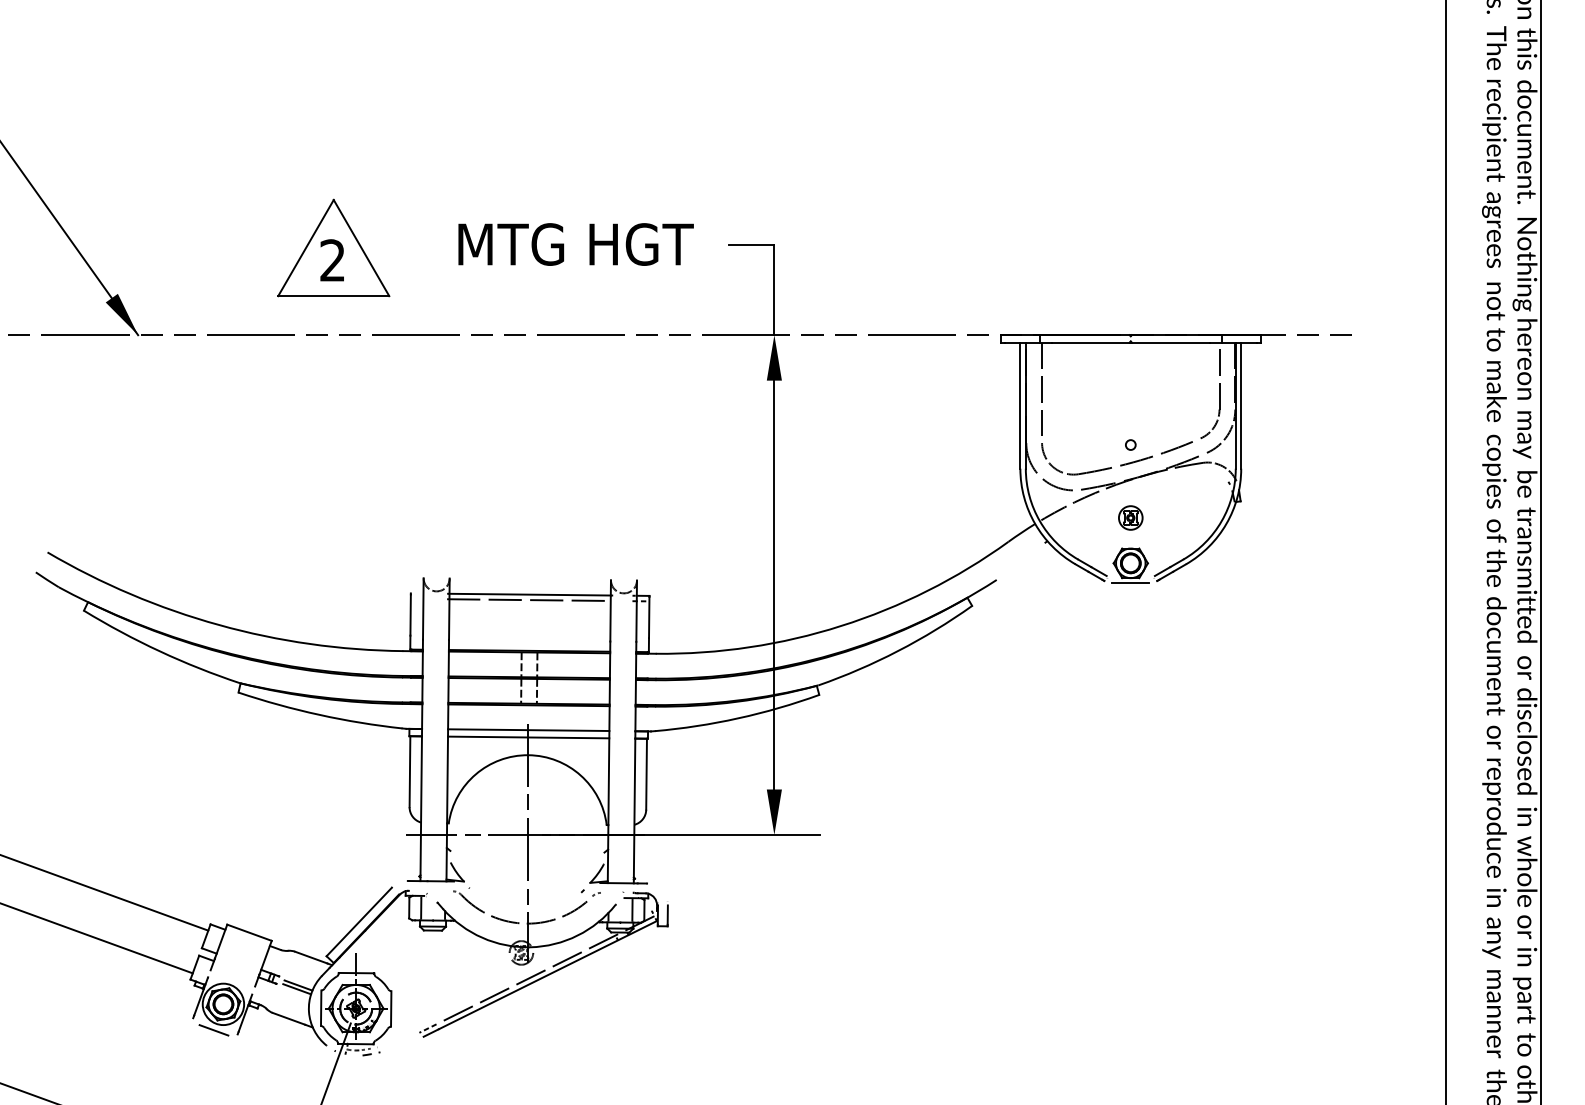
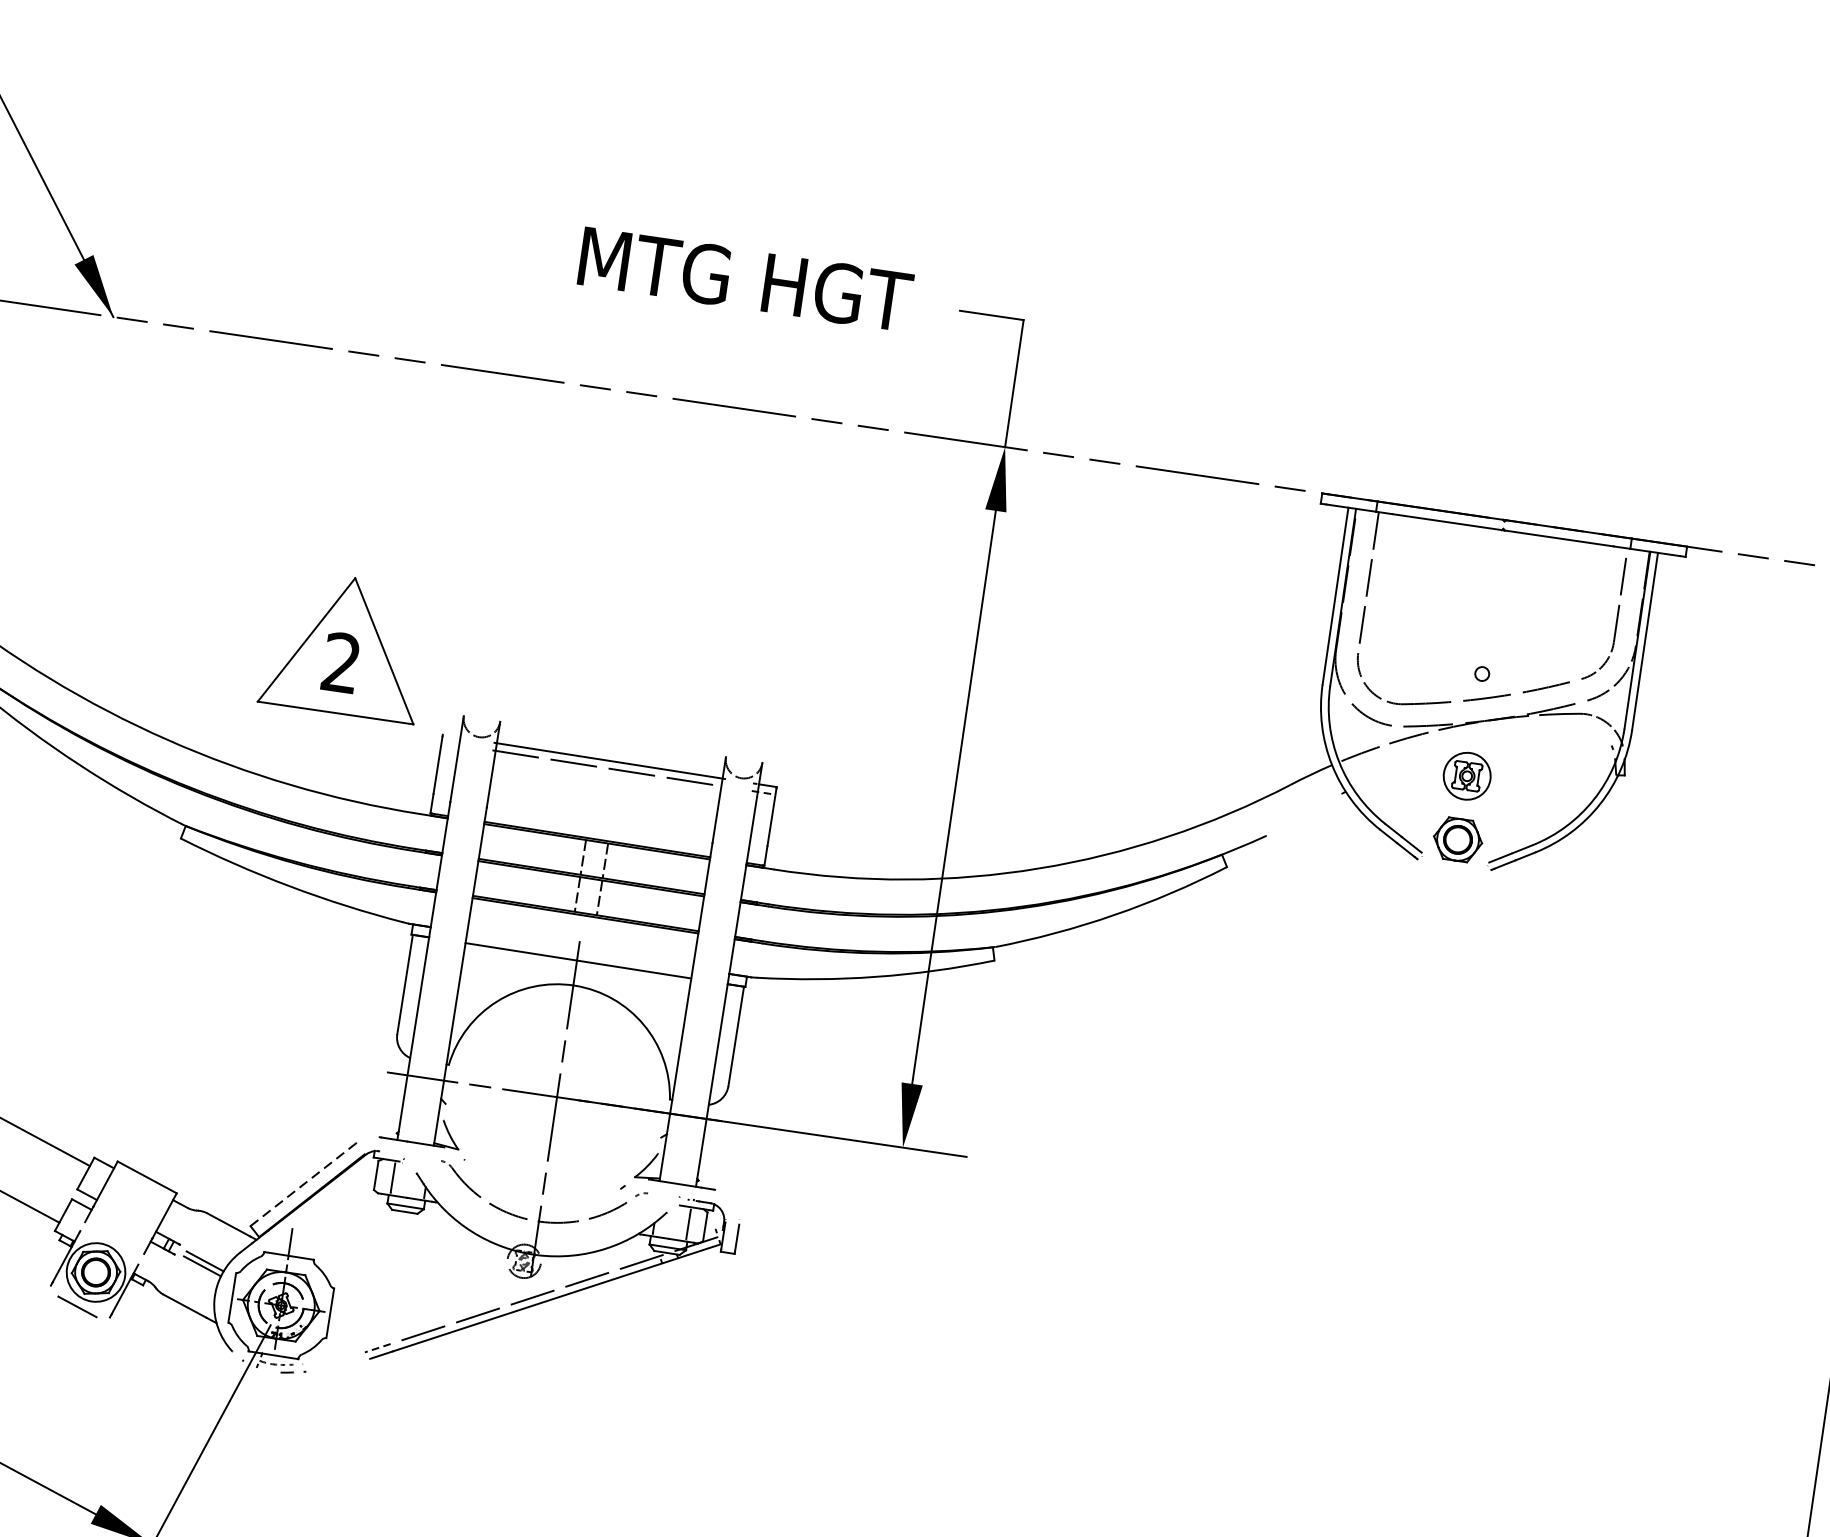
part: (333, 247) -> (345, 644), moved
part: (1130, 517) -> (1467, 775), size x1.4
line: (1130, 583) -> (1453, 868), removed
line: (528, 730) -> (579, 950), removed
line: (359, 921) -> (303, 1184), solid -> dashed

